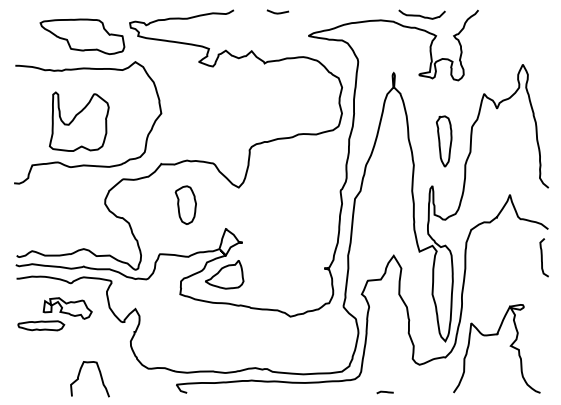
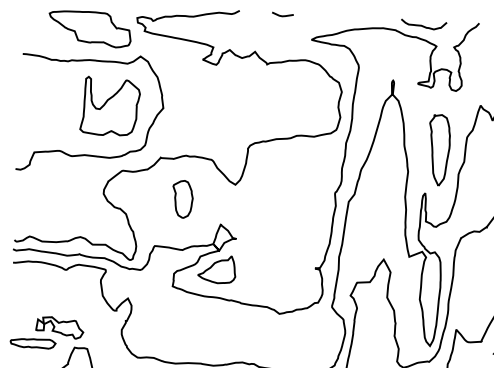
part: (79, 121) -> (110, 106), moved
part: (443, 141) -> (438, 150), size x1.43
part: (54, 314) -> (46, 332), moved

